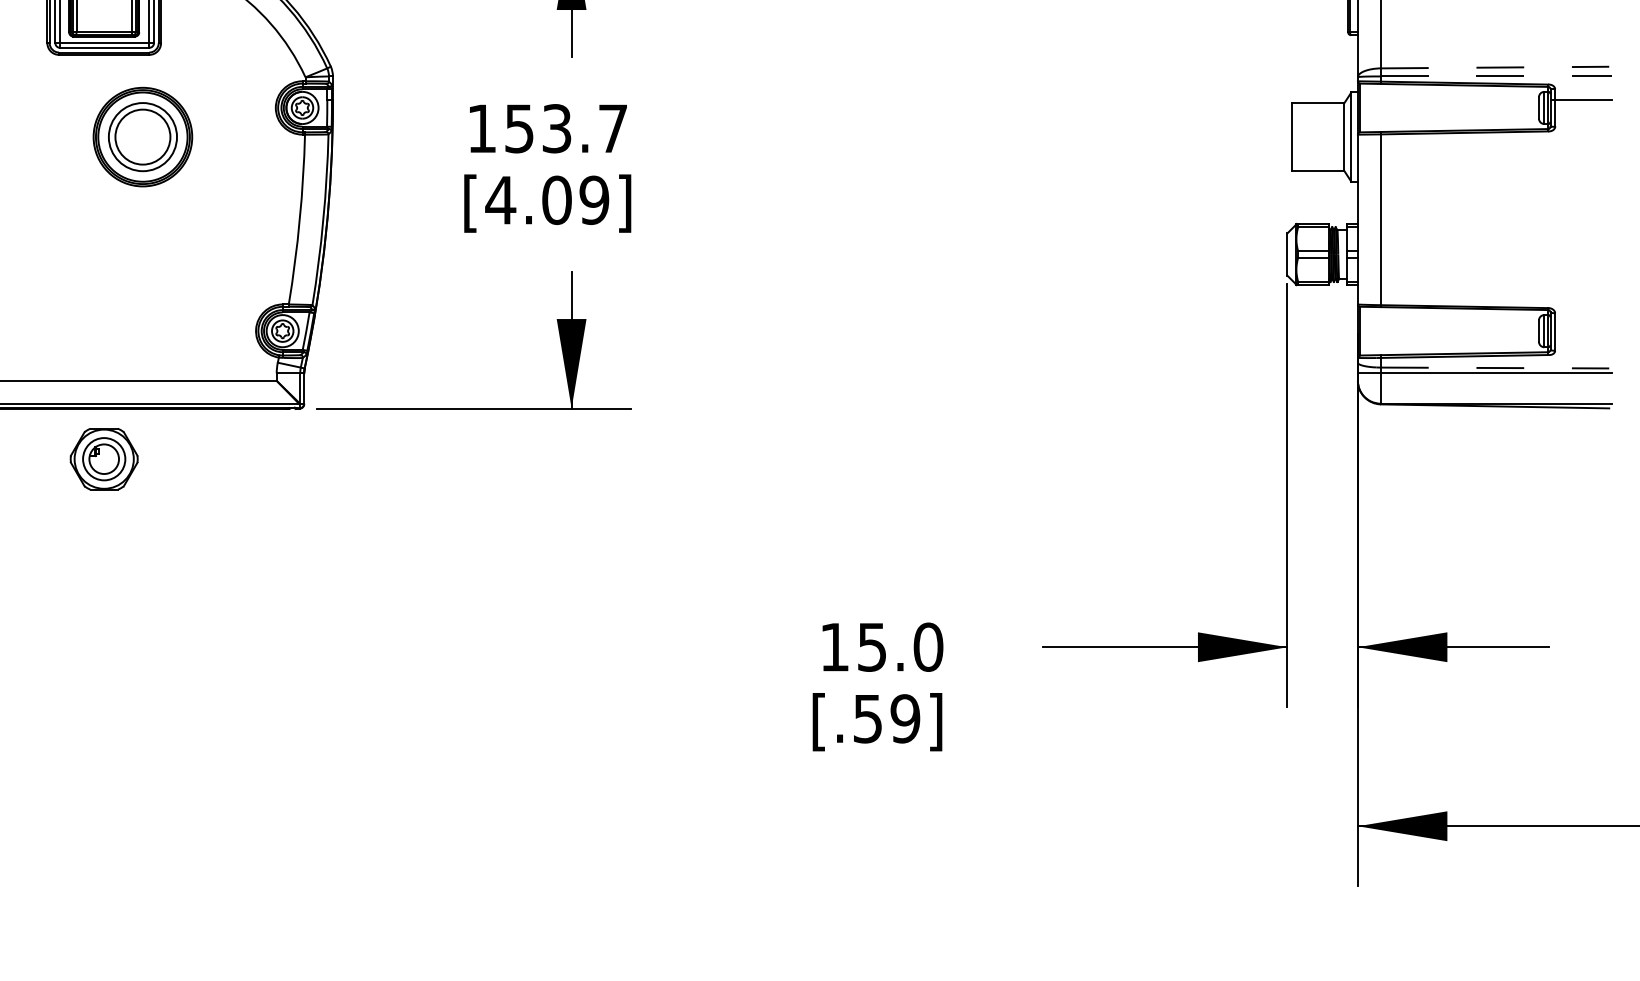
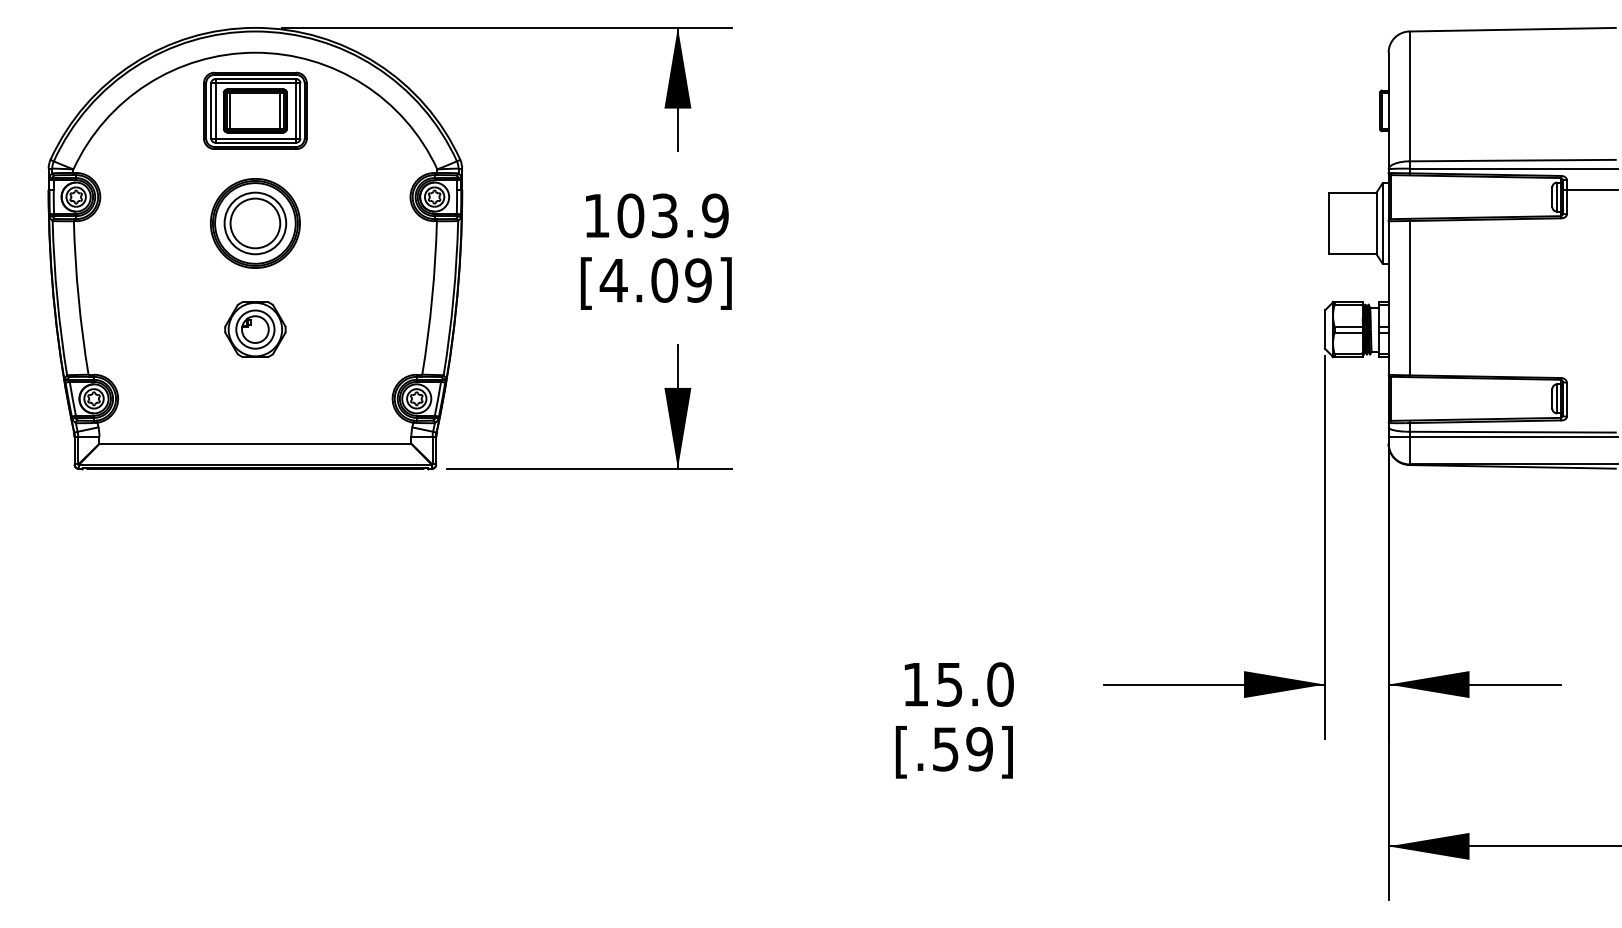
line: (1496, 67) -> (1513, 160), dashed -> solid
line: (1497, 76) -> (1514, 168), dashed -> solid
text: (565, 128) -> (672, 215), 153.7 -> 103.9
part: (143, 137) -> (255, 223), moved
line: (1496, 368) -> (1513, 432), dashed -> solid
part: (104, 459) -> (255, 329), moved

